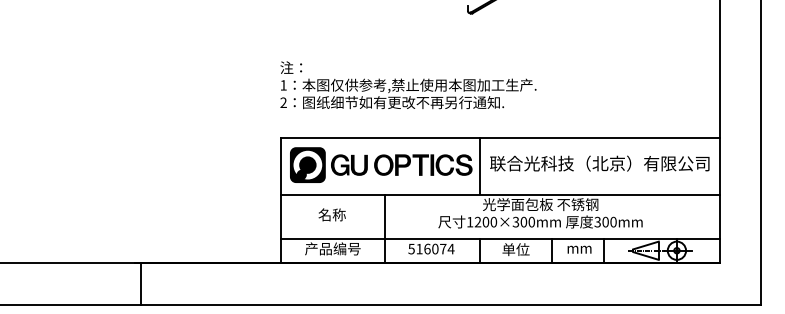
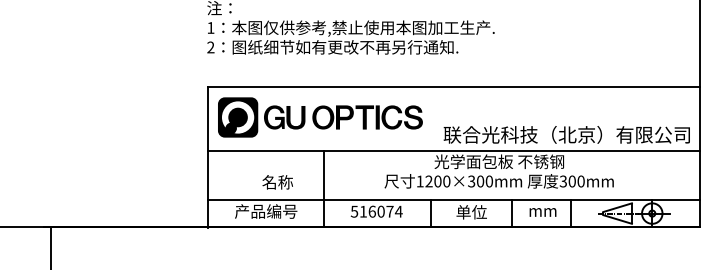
text: (599, 163) -> (566, 134), moved
line: (480, 165) -> (431, 117), removed
text: (331, 214) -> (276, 181), moved

